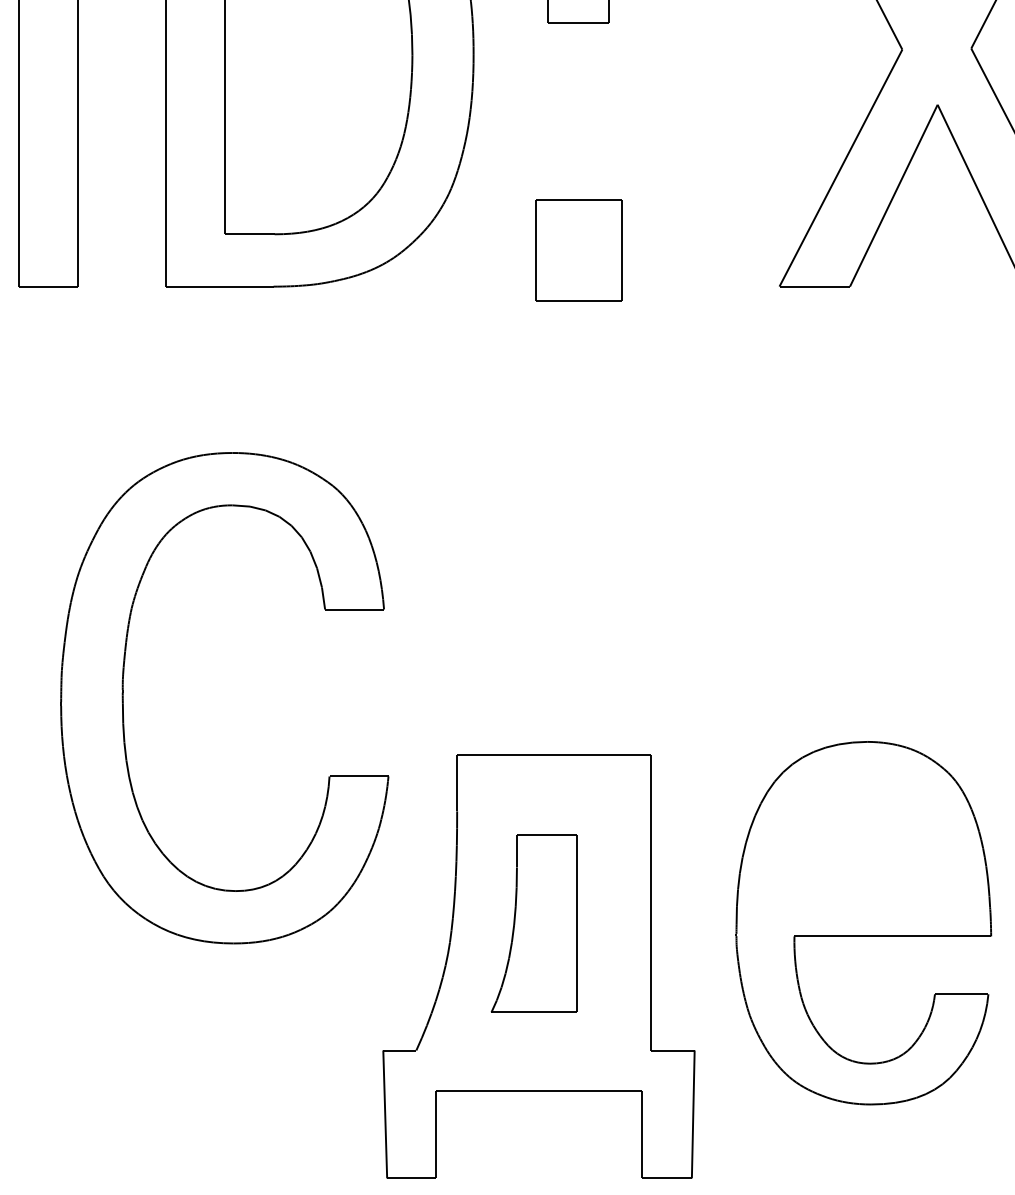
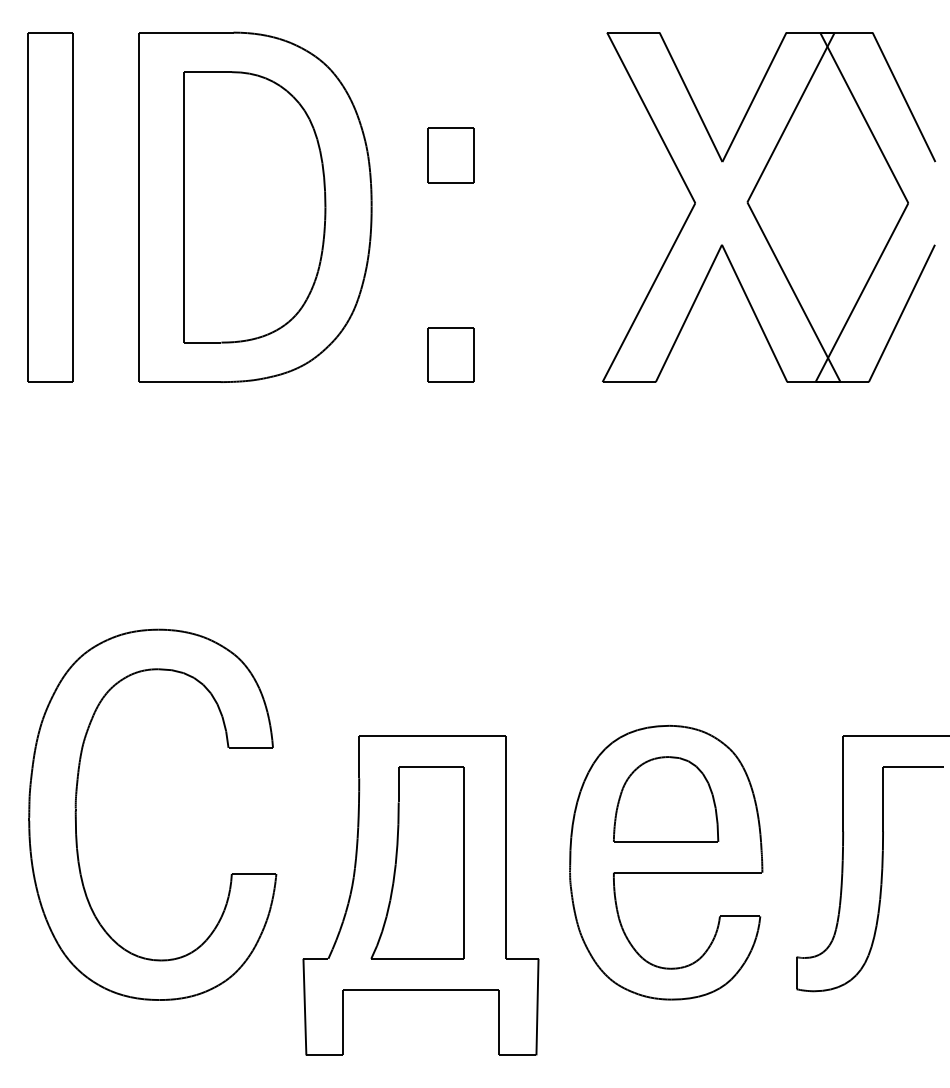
part: (578, 250) -> (450, 354), size x0.71
part: (123, 697) -> (76, 814), moved
part: (864, 839) -> (666, 799), added
part: (534, 922) -> (417, 862), size x1.43

